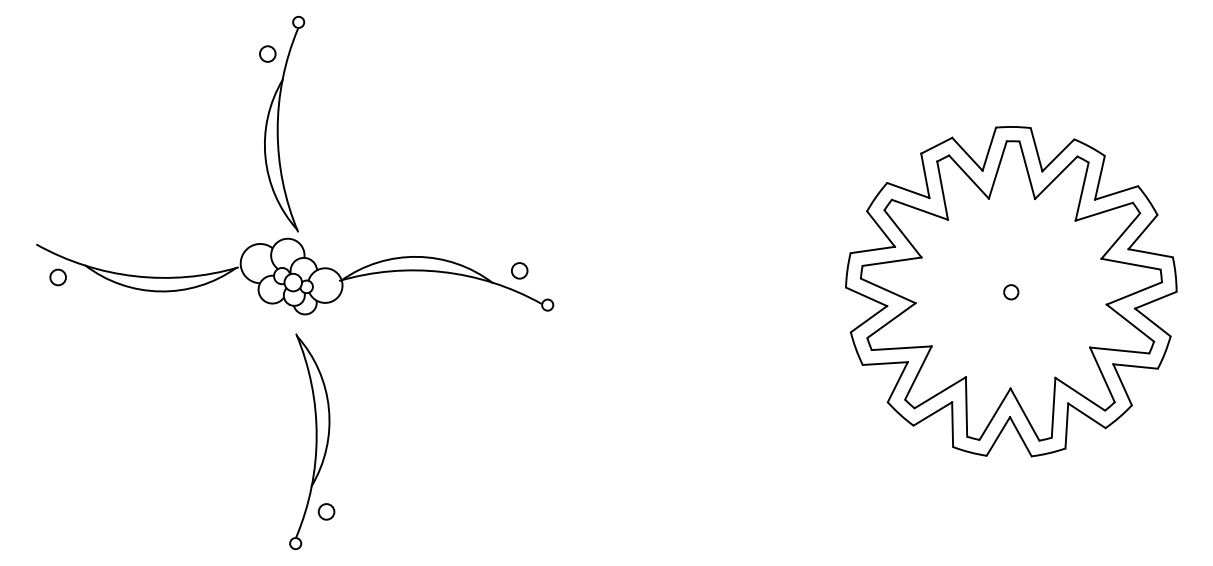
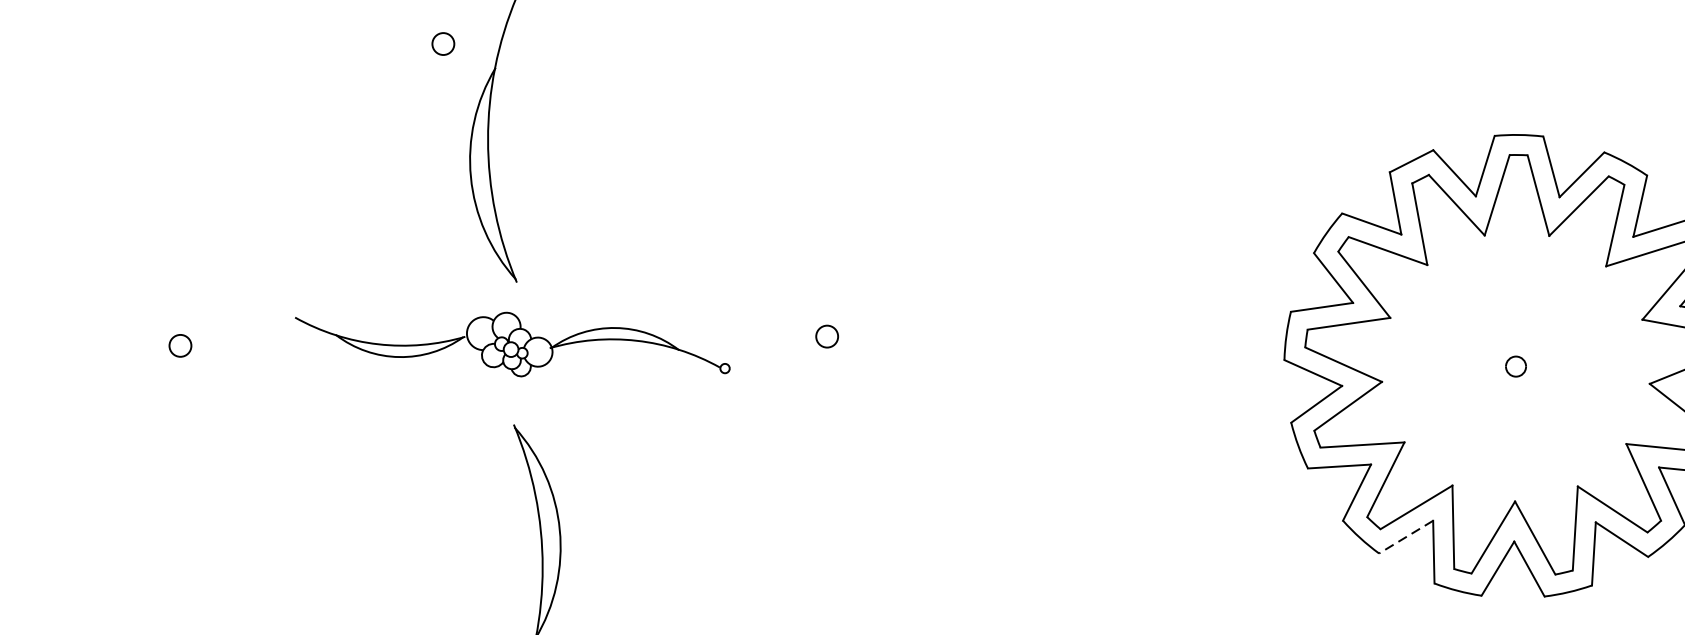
circle: (267, 53) -> (442, 43), moved
part: (295, 276) -> (513, 344), size x0.6
line: (932, 413) -> (1405, 536), solid -> dashed

